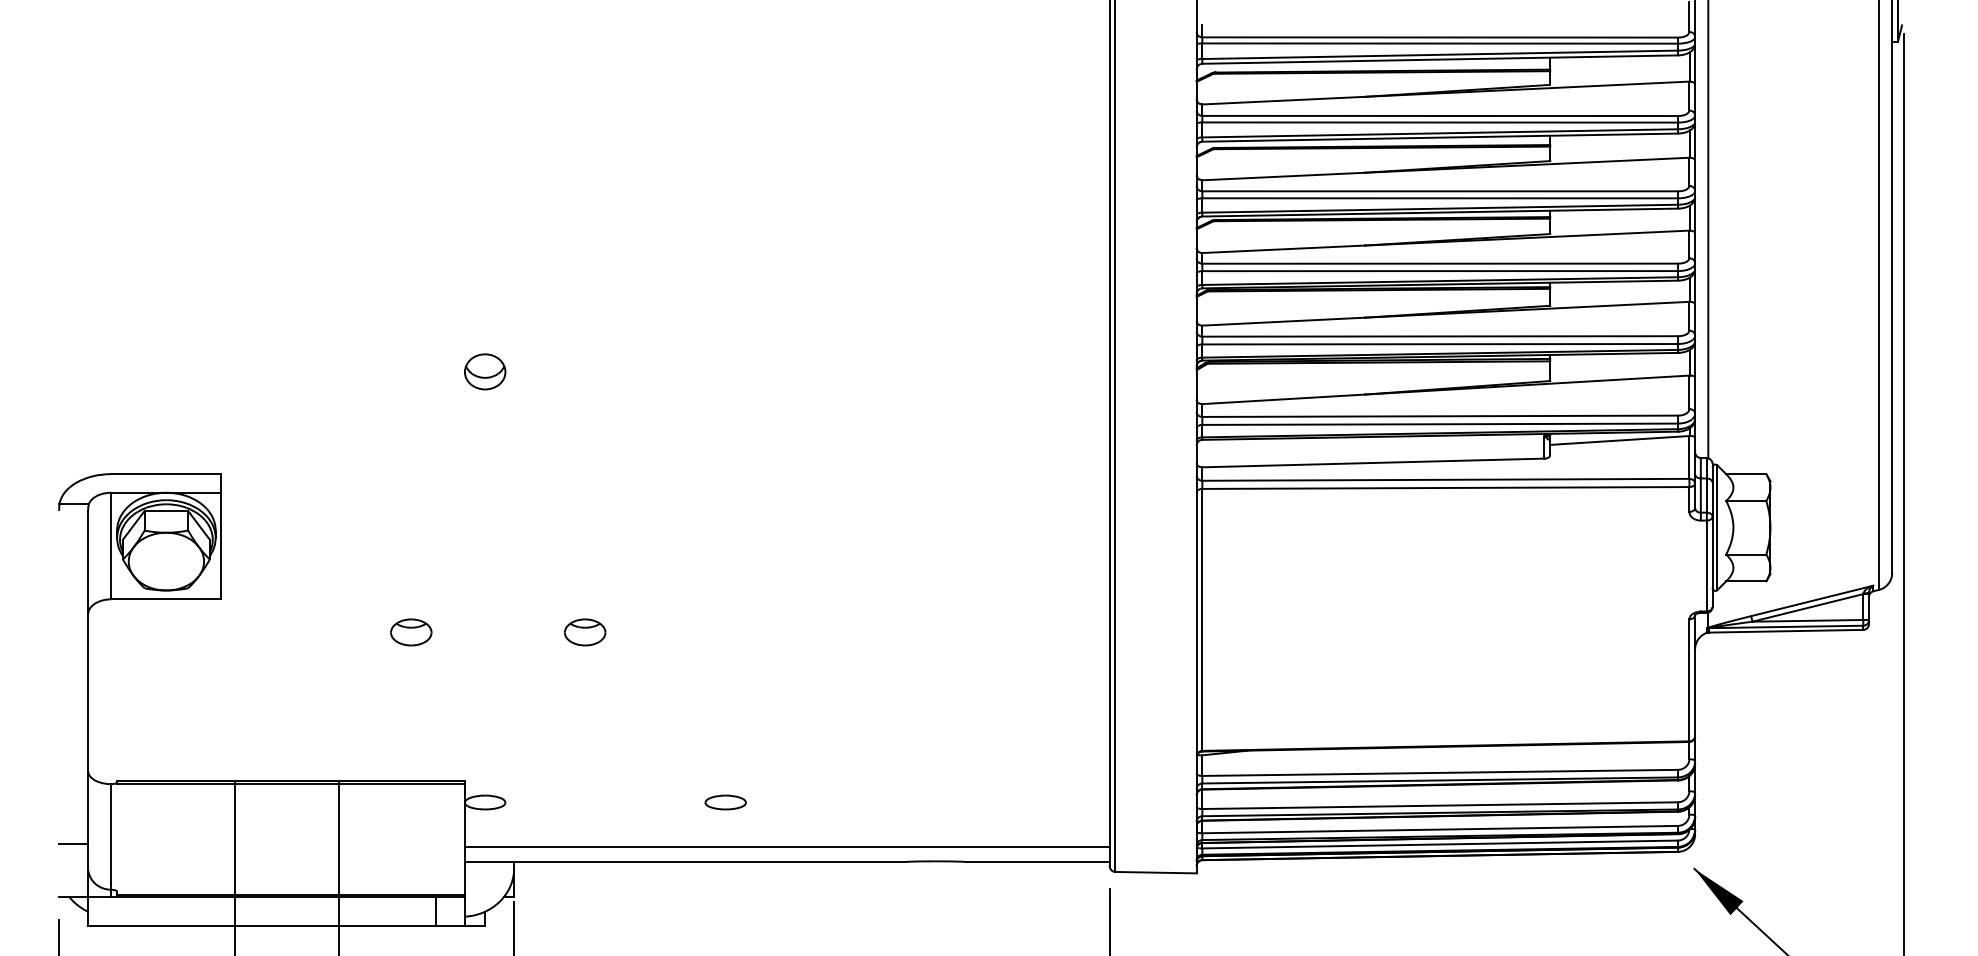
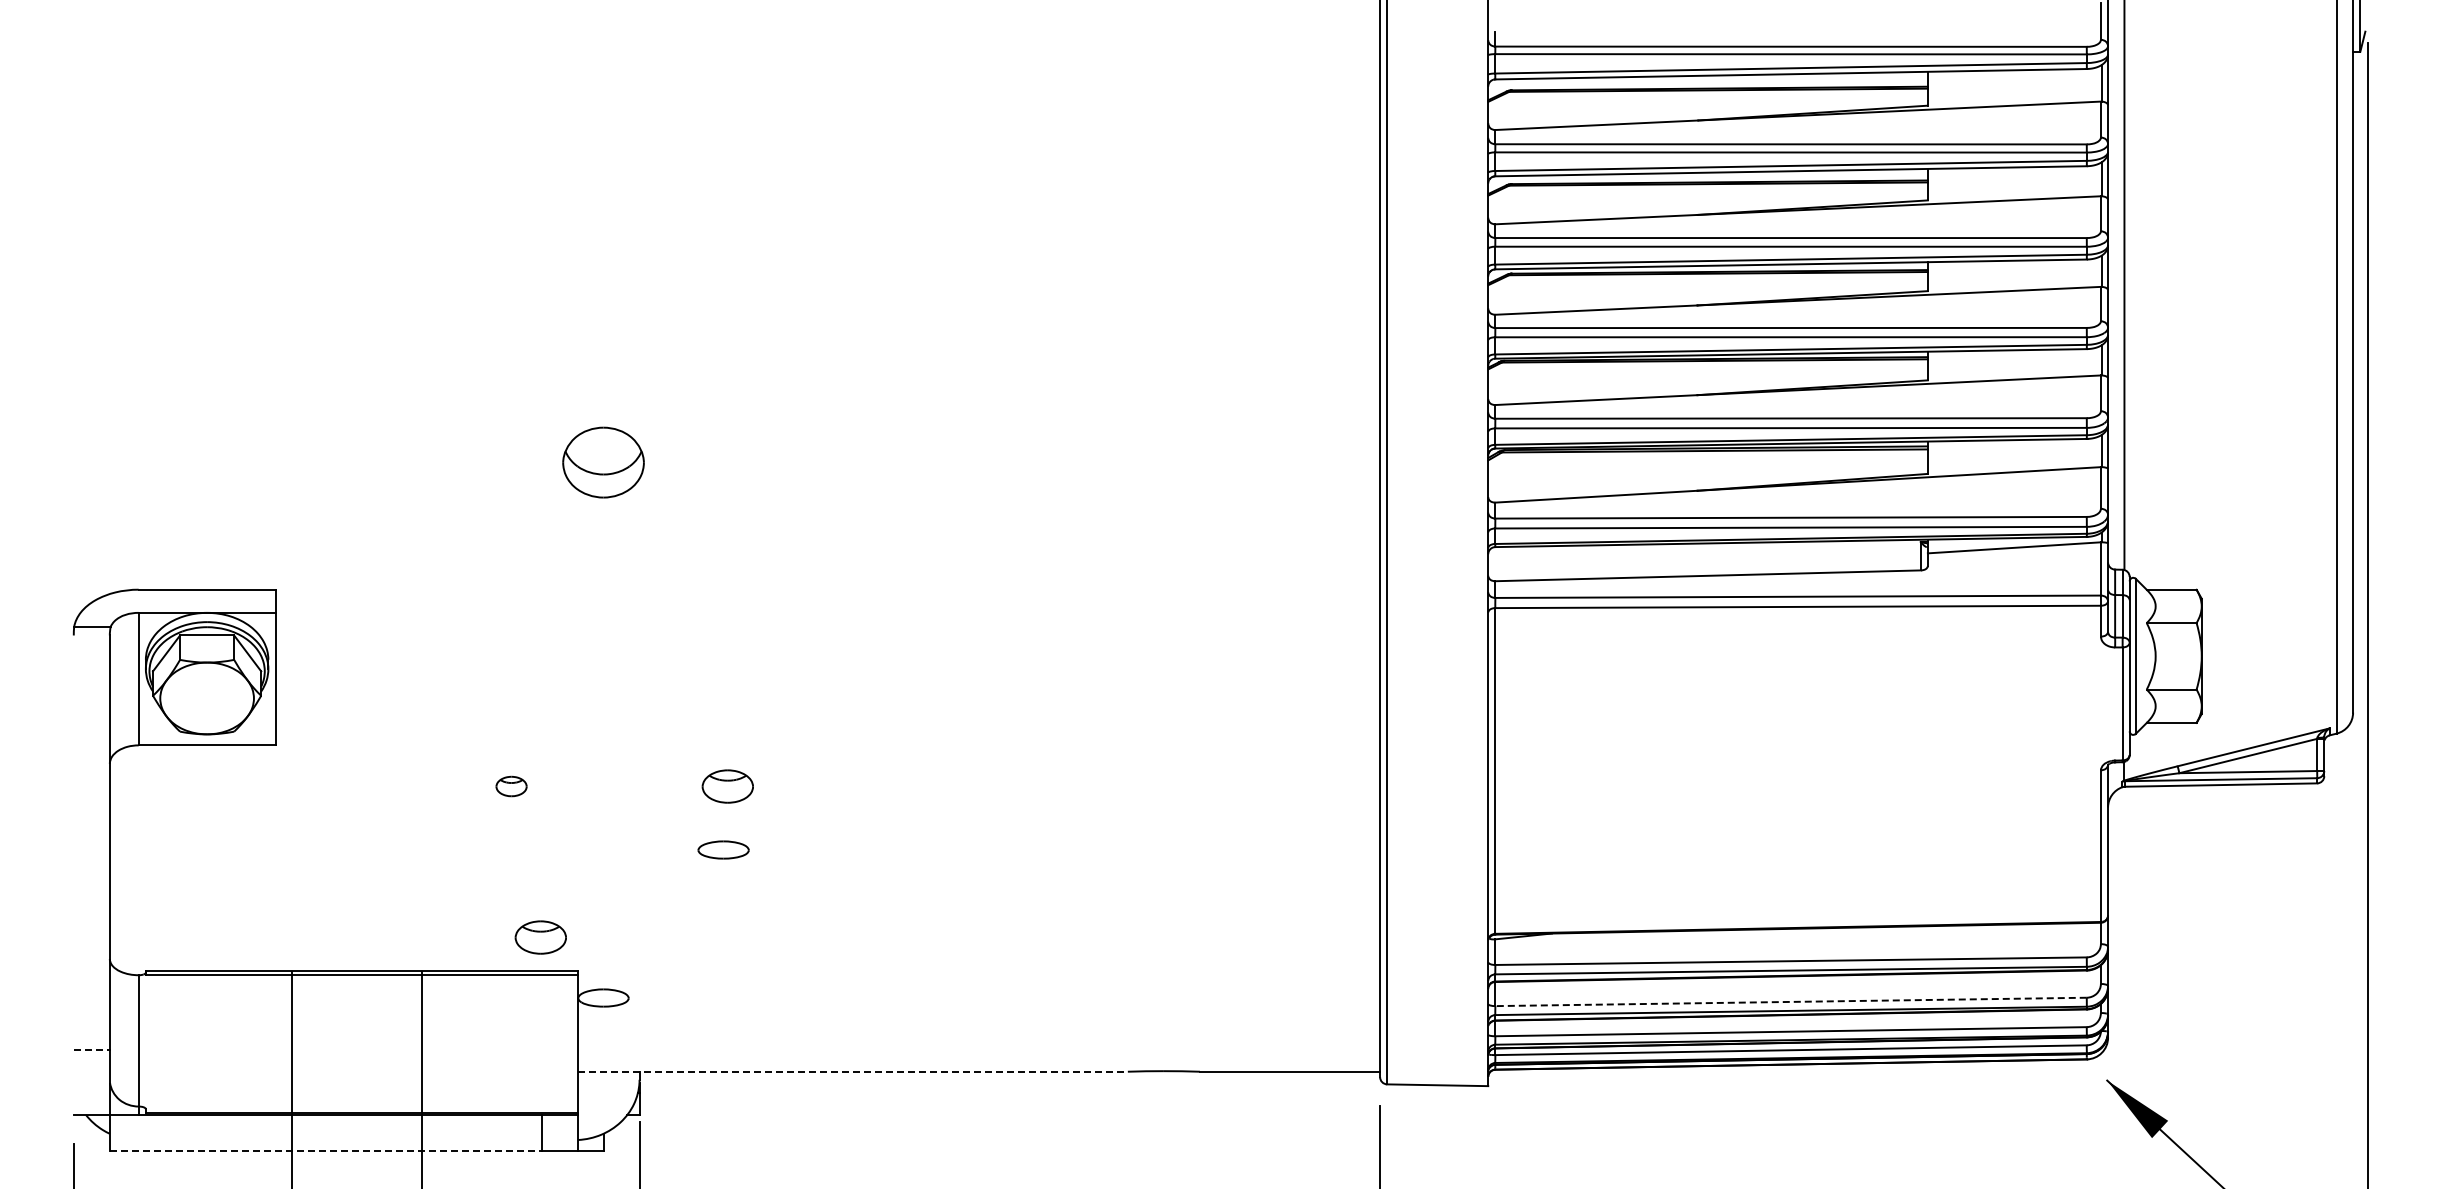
part: (485, 371) -> (603, 462), size x1.6
part: (411, 632) -> (511, 786), size x0.6
part: (434, 753) -> (540, 937), added
part: (725, 802) -> (723, 849), moved
line: (1440, 805) -> (1791, 1001), solid -> dashed
line: (74, 844) -> (92, 1050), solid -> dashed
line: (787, 847) -> (979, 1053), removed
line: (686, 861) -> (853, 1071), solid -> dashed
line: (262, 925) -> (326, 1151), solid -> dashed

